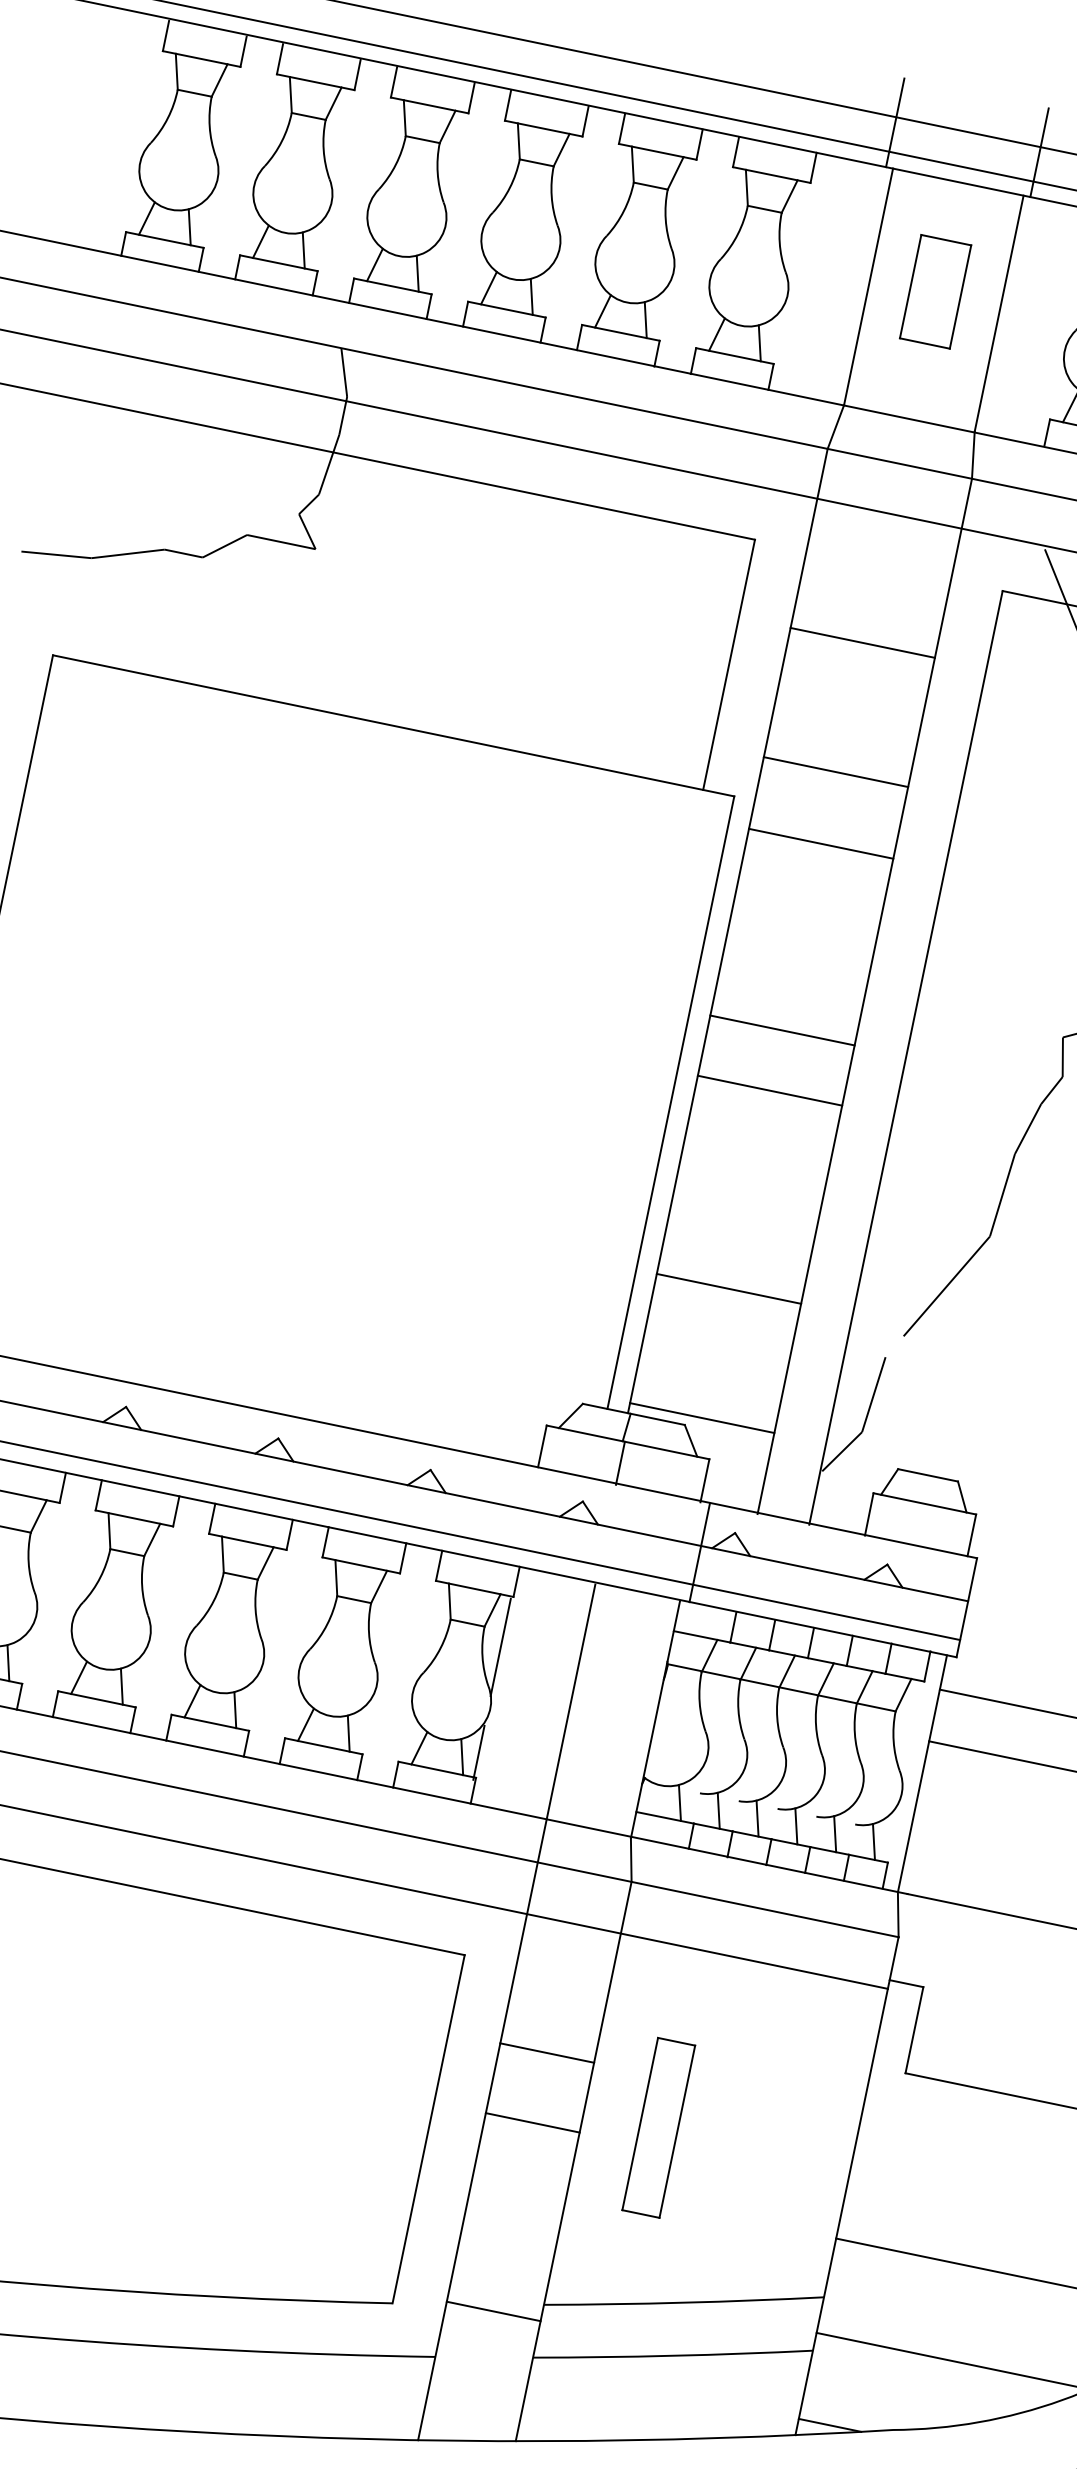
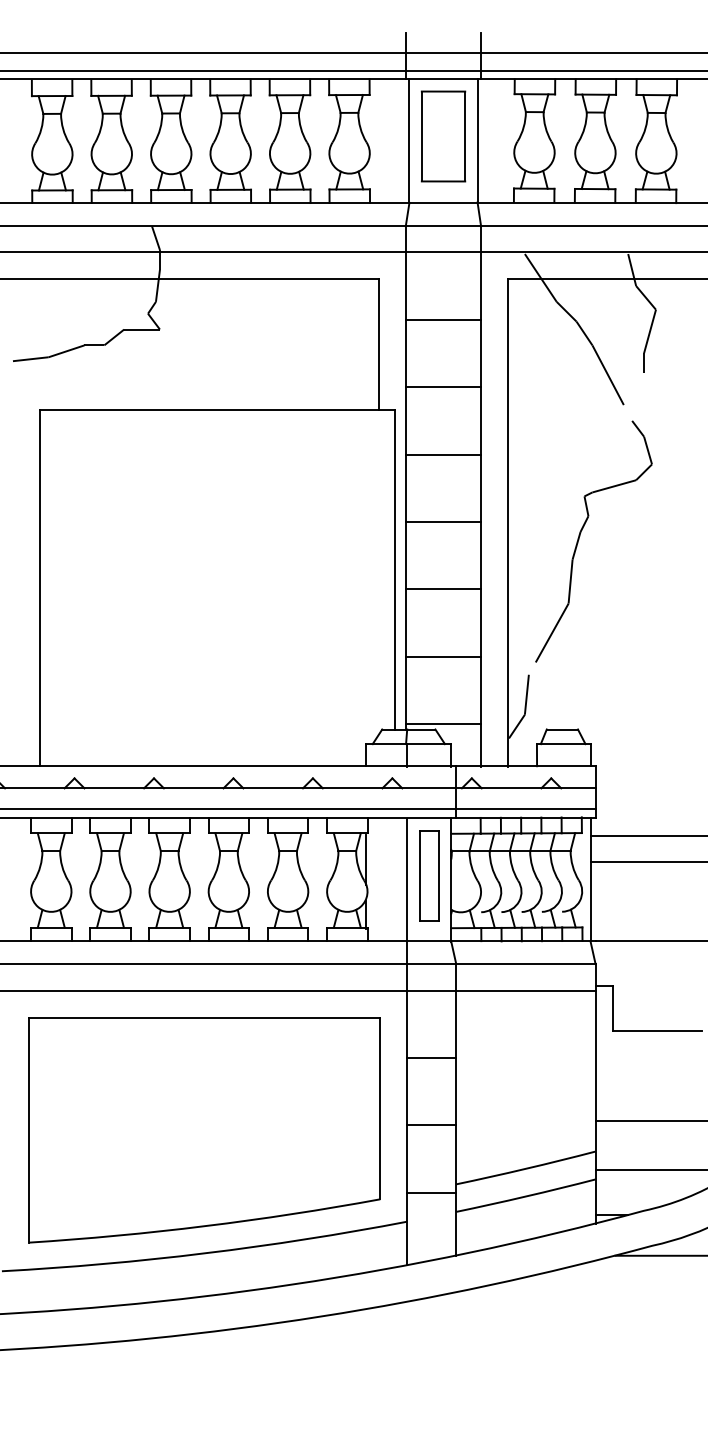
part: (935, 291) -> (443, 136), size x1.67
line: (821, 843) -> (443, 454), moved
line: (770, 1090) -> (443, 589), moved
line: (532, 2122) -> (431, 1125), moved
part: (659, 2127) -> (429, 875), moved

